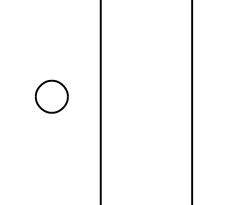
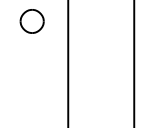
part: (51, 96) -> (31, 21), moved

